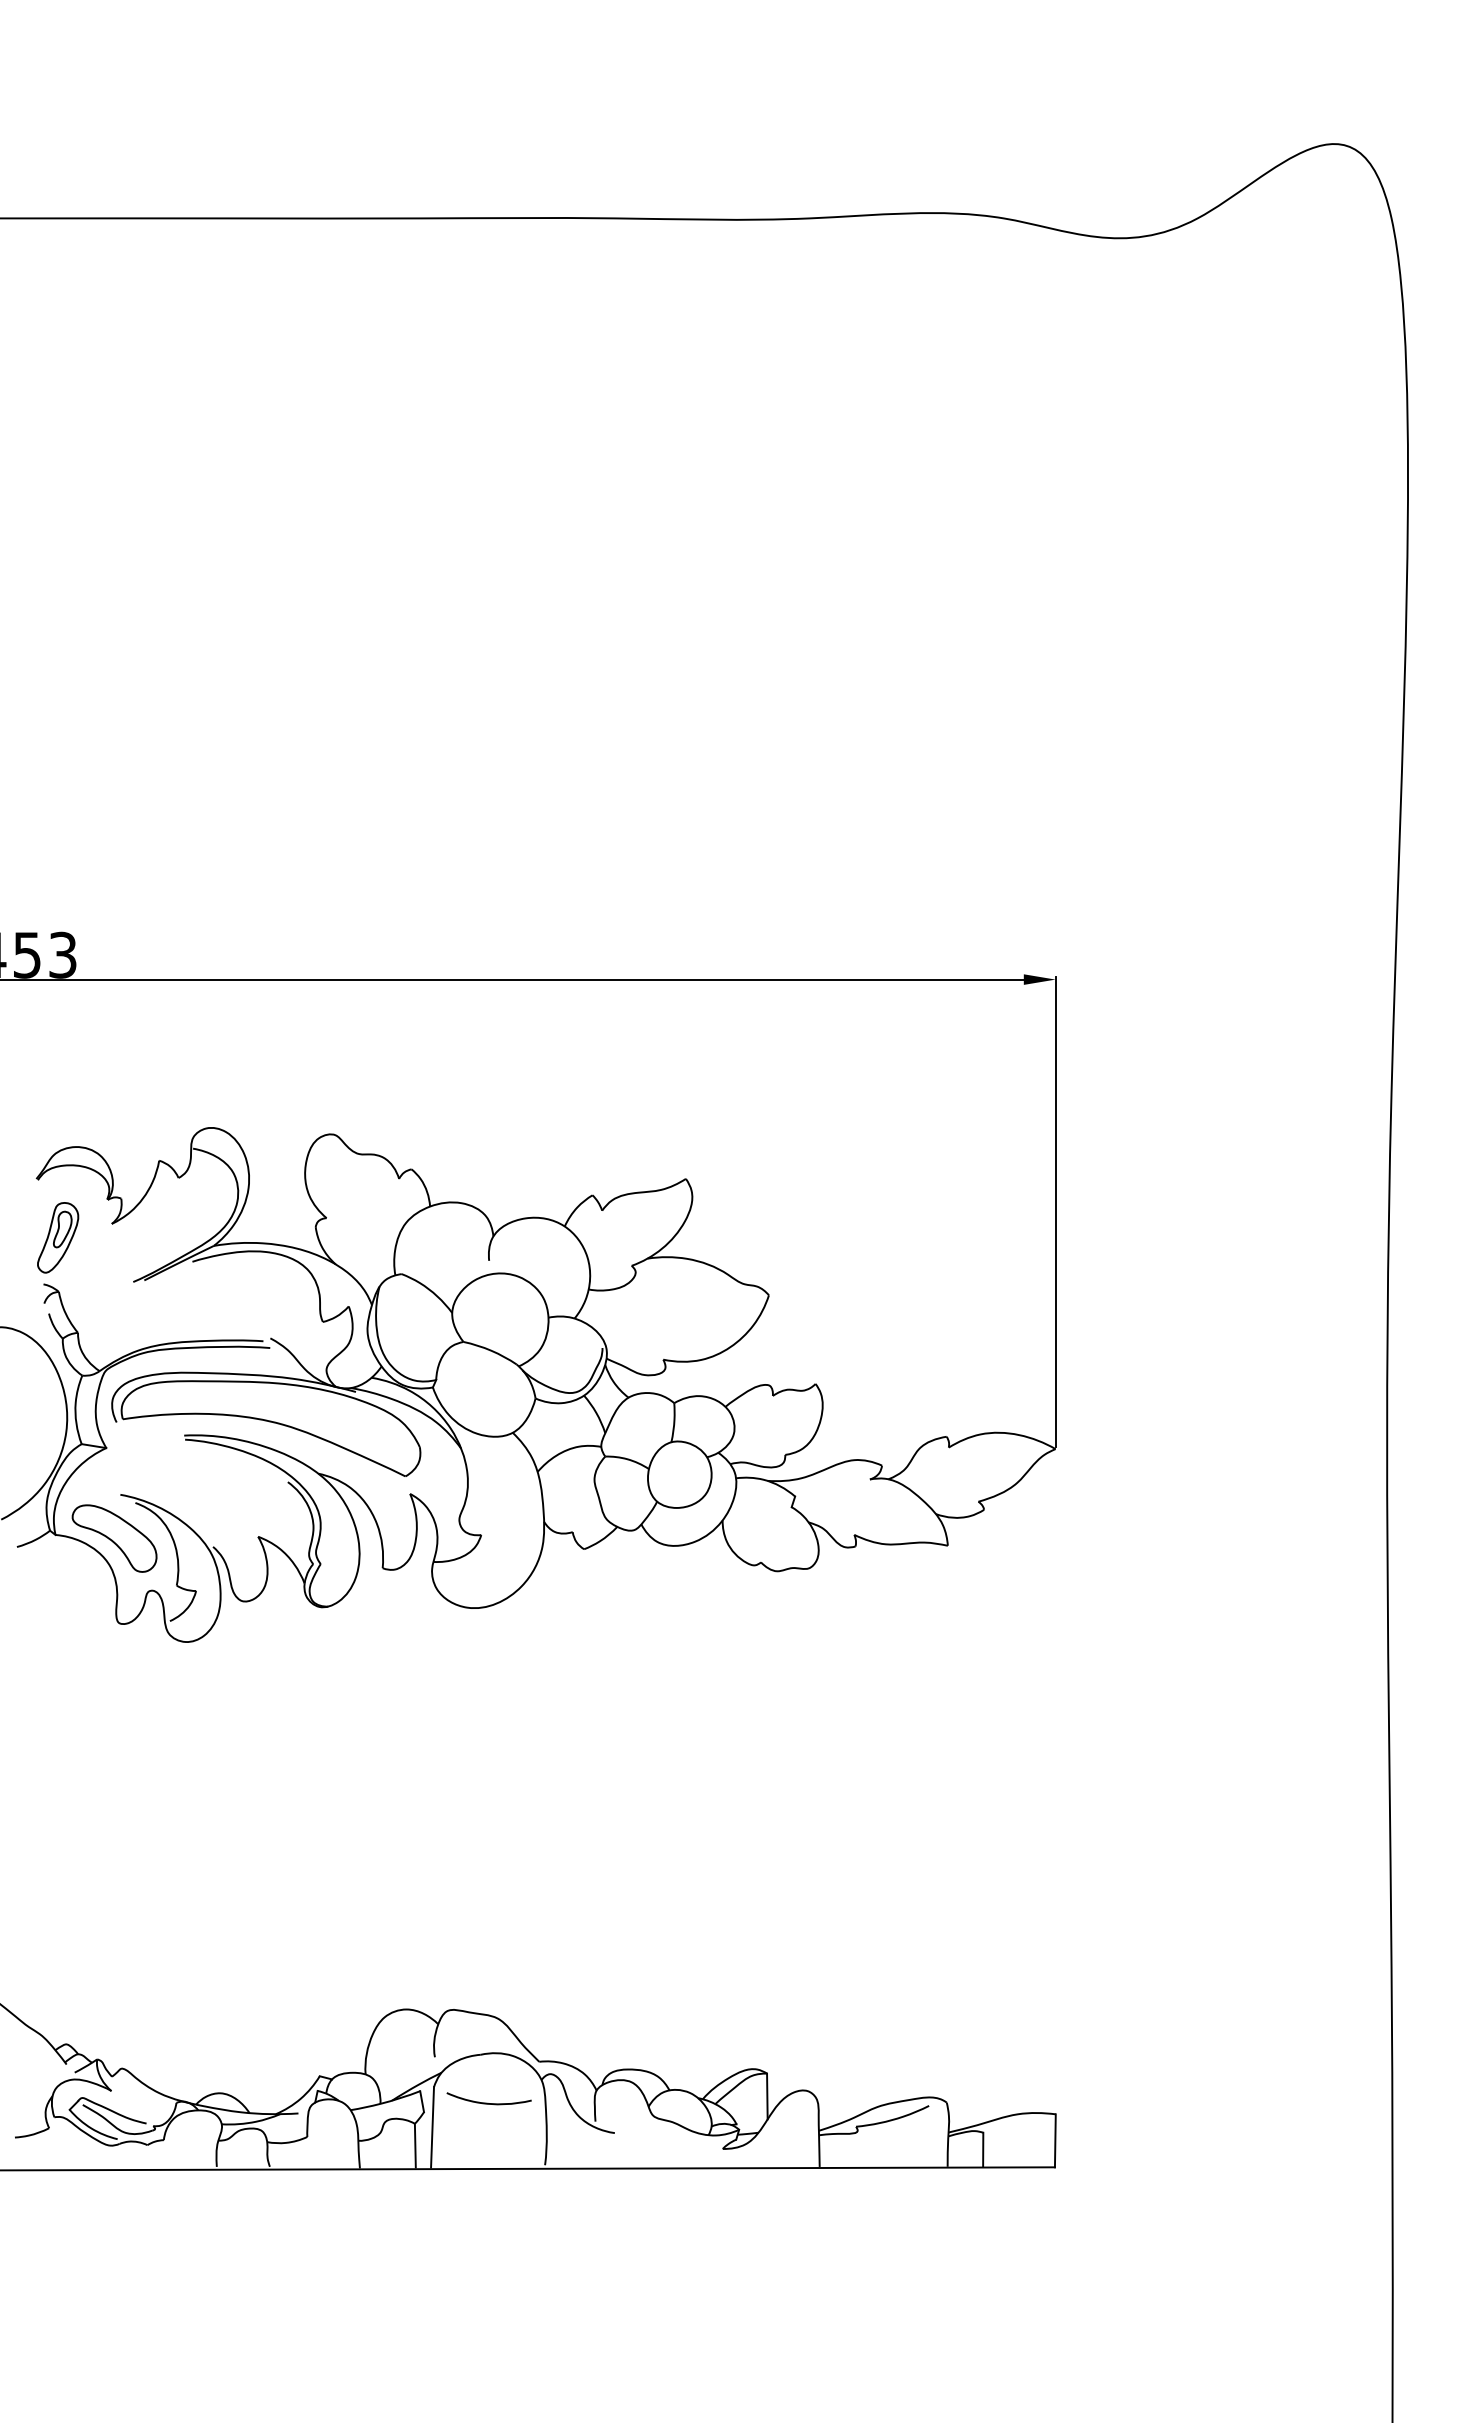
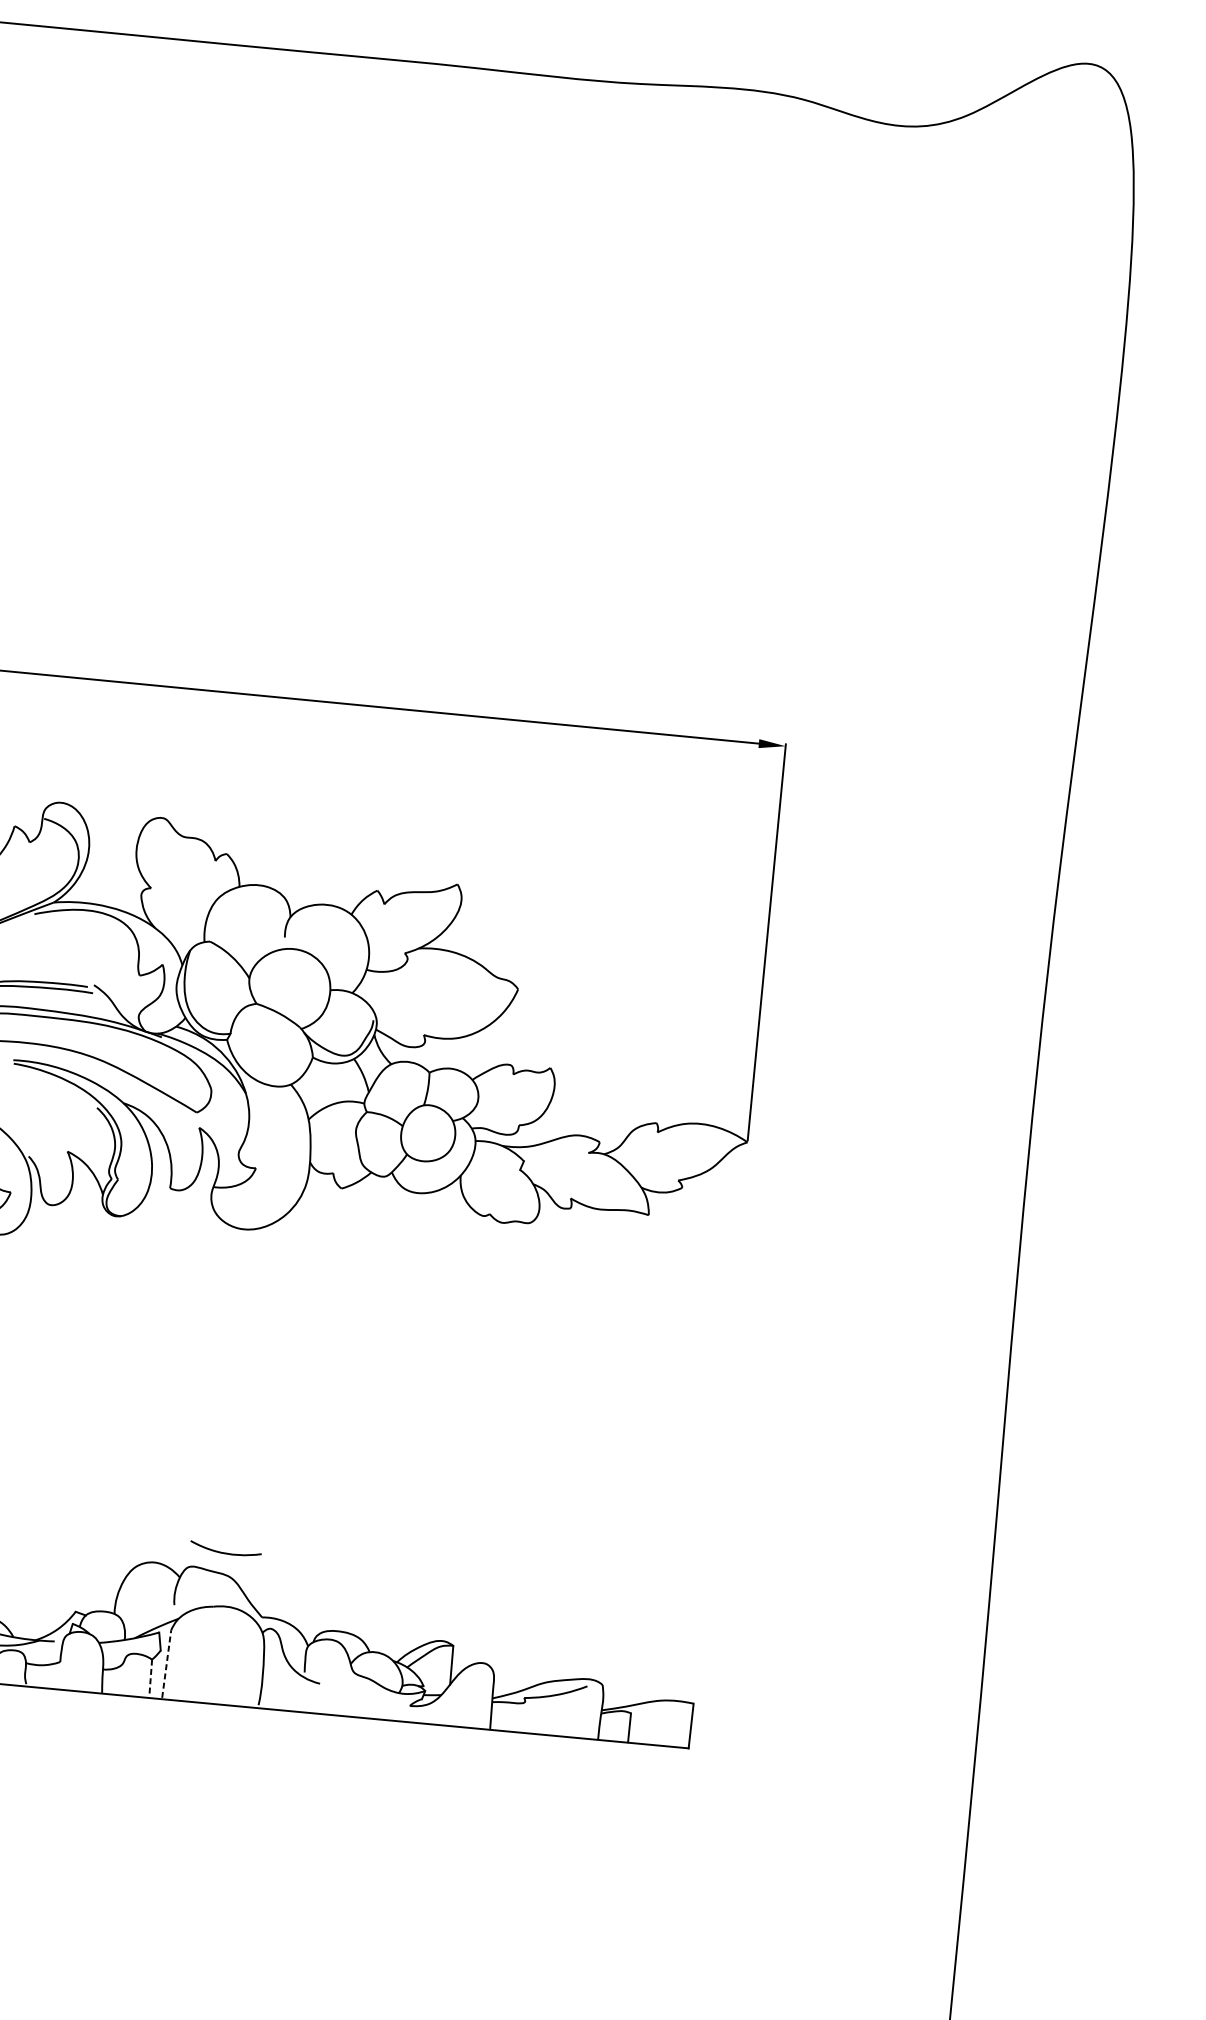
curve: (487, 2102) -> (224, 1552), moved
line: (432, 2126) -> (166, 1663), solid -> dashed
line: (415, 2145) -> (150, 1678), solid -> dashed

